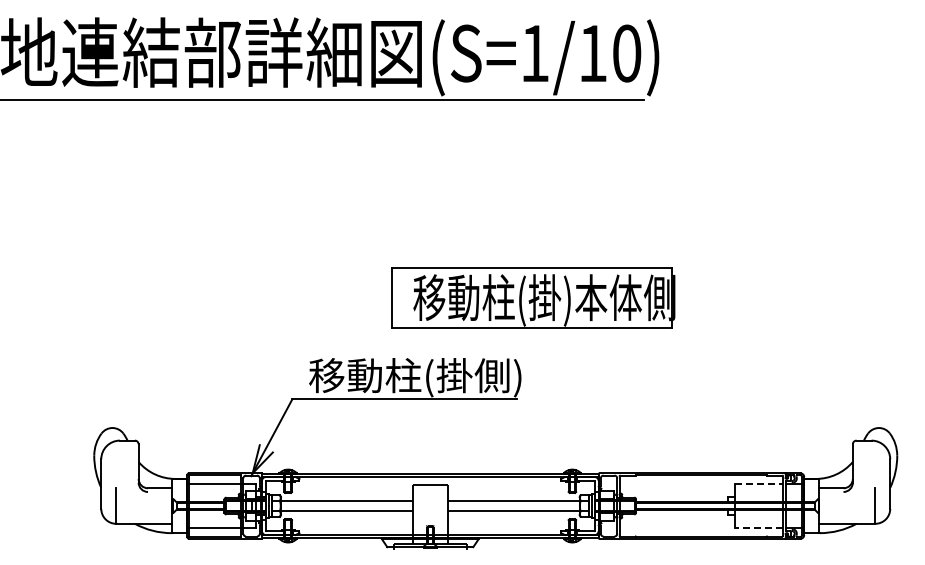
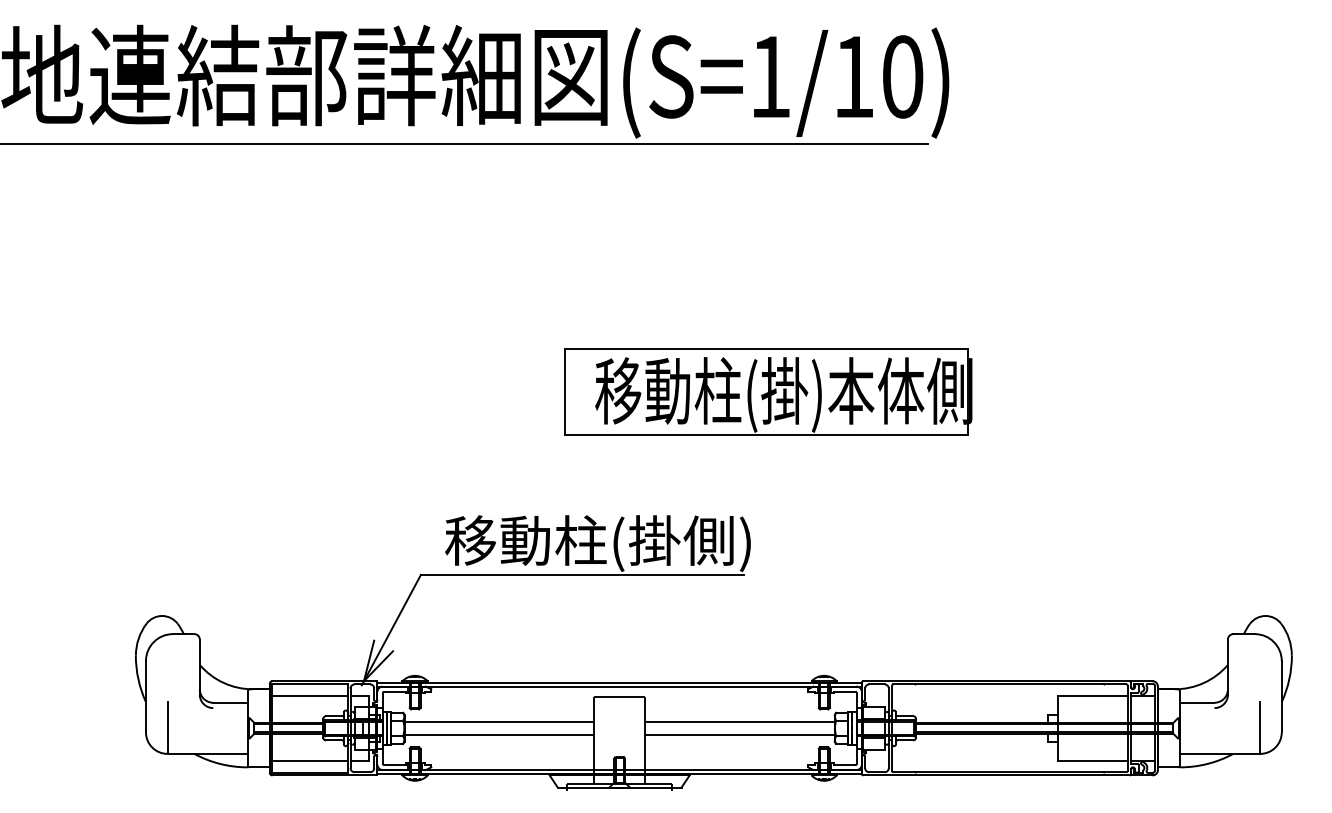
part: (533, 297) -> (768, 390), moved
line: (759, 483) -> (1093, 695), dashed -> solid
line: (758, 528) -> (1092, 760), dashed -> solid

